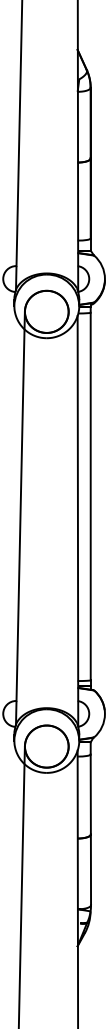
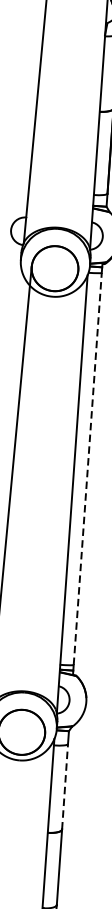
line: (90, 496) -> (87, 468), solid -> dashed
line: (90, 794) -> (64, 786), solid -> dashed

